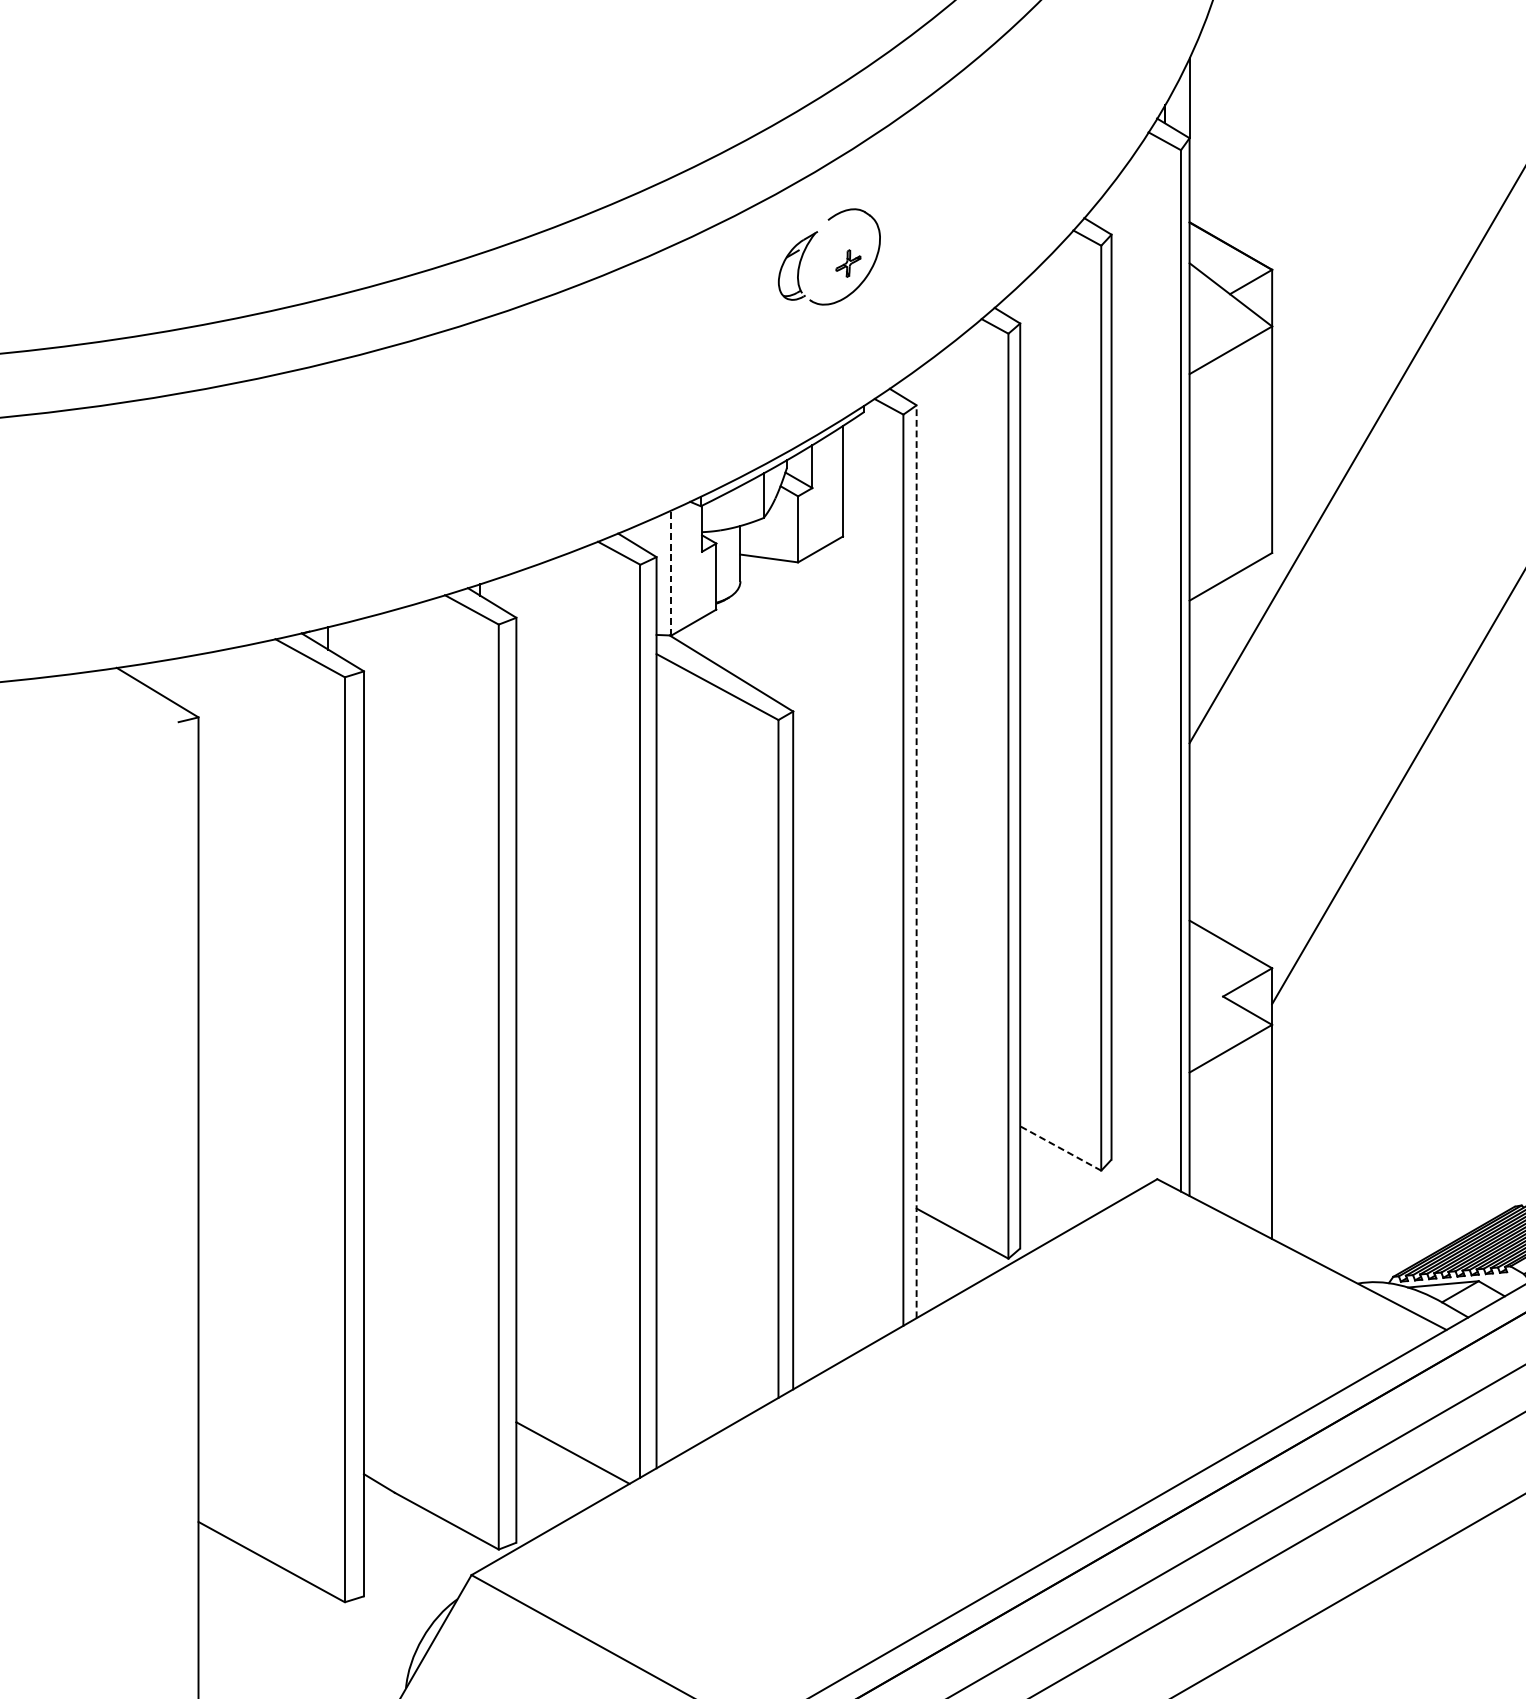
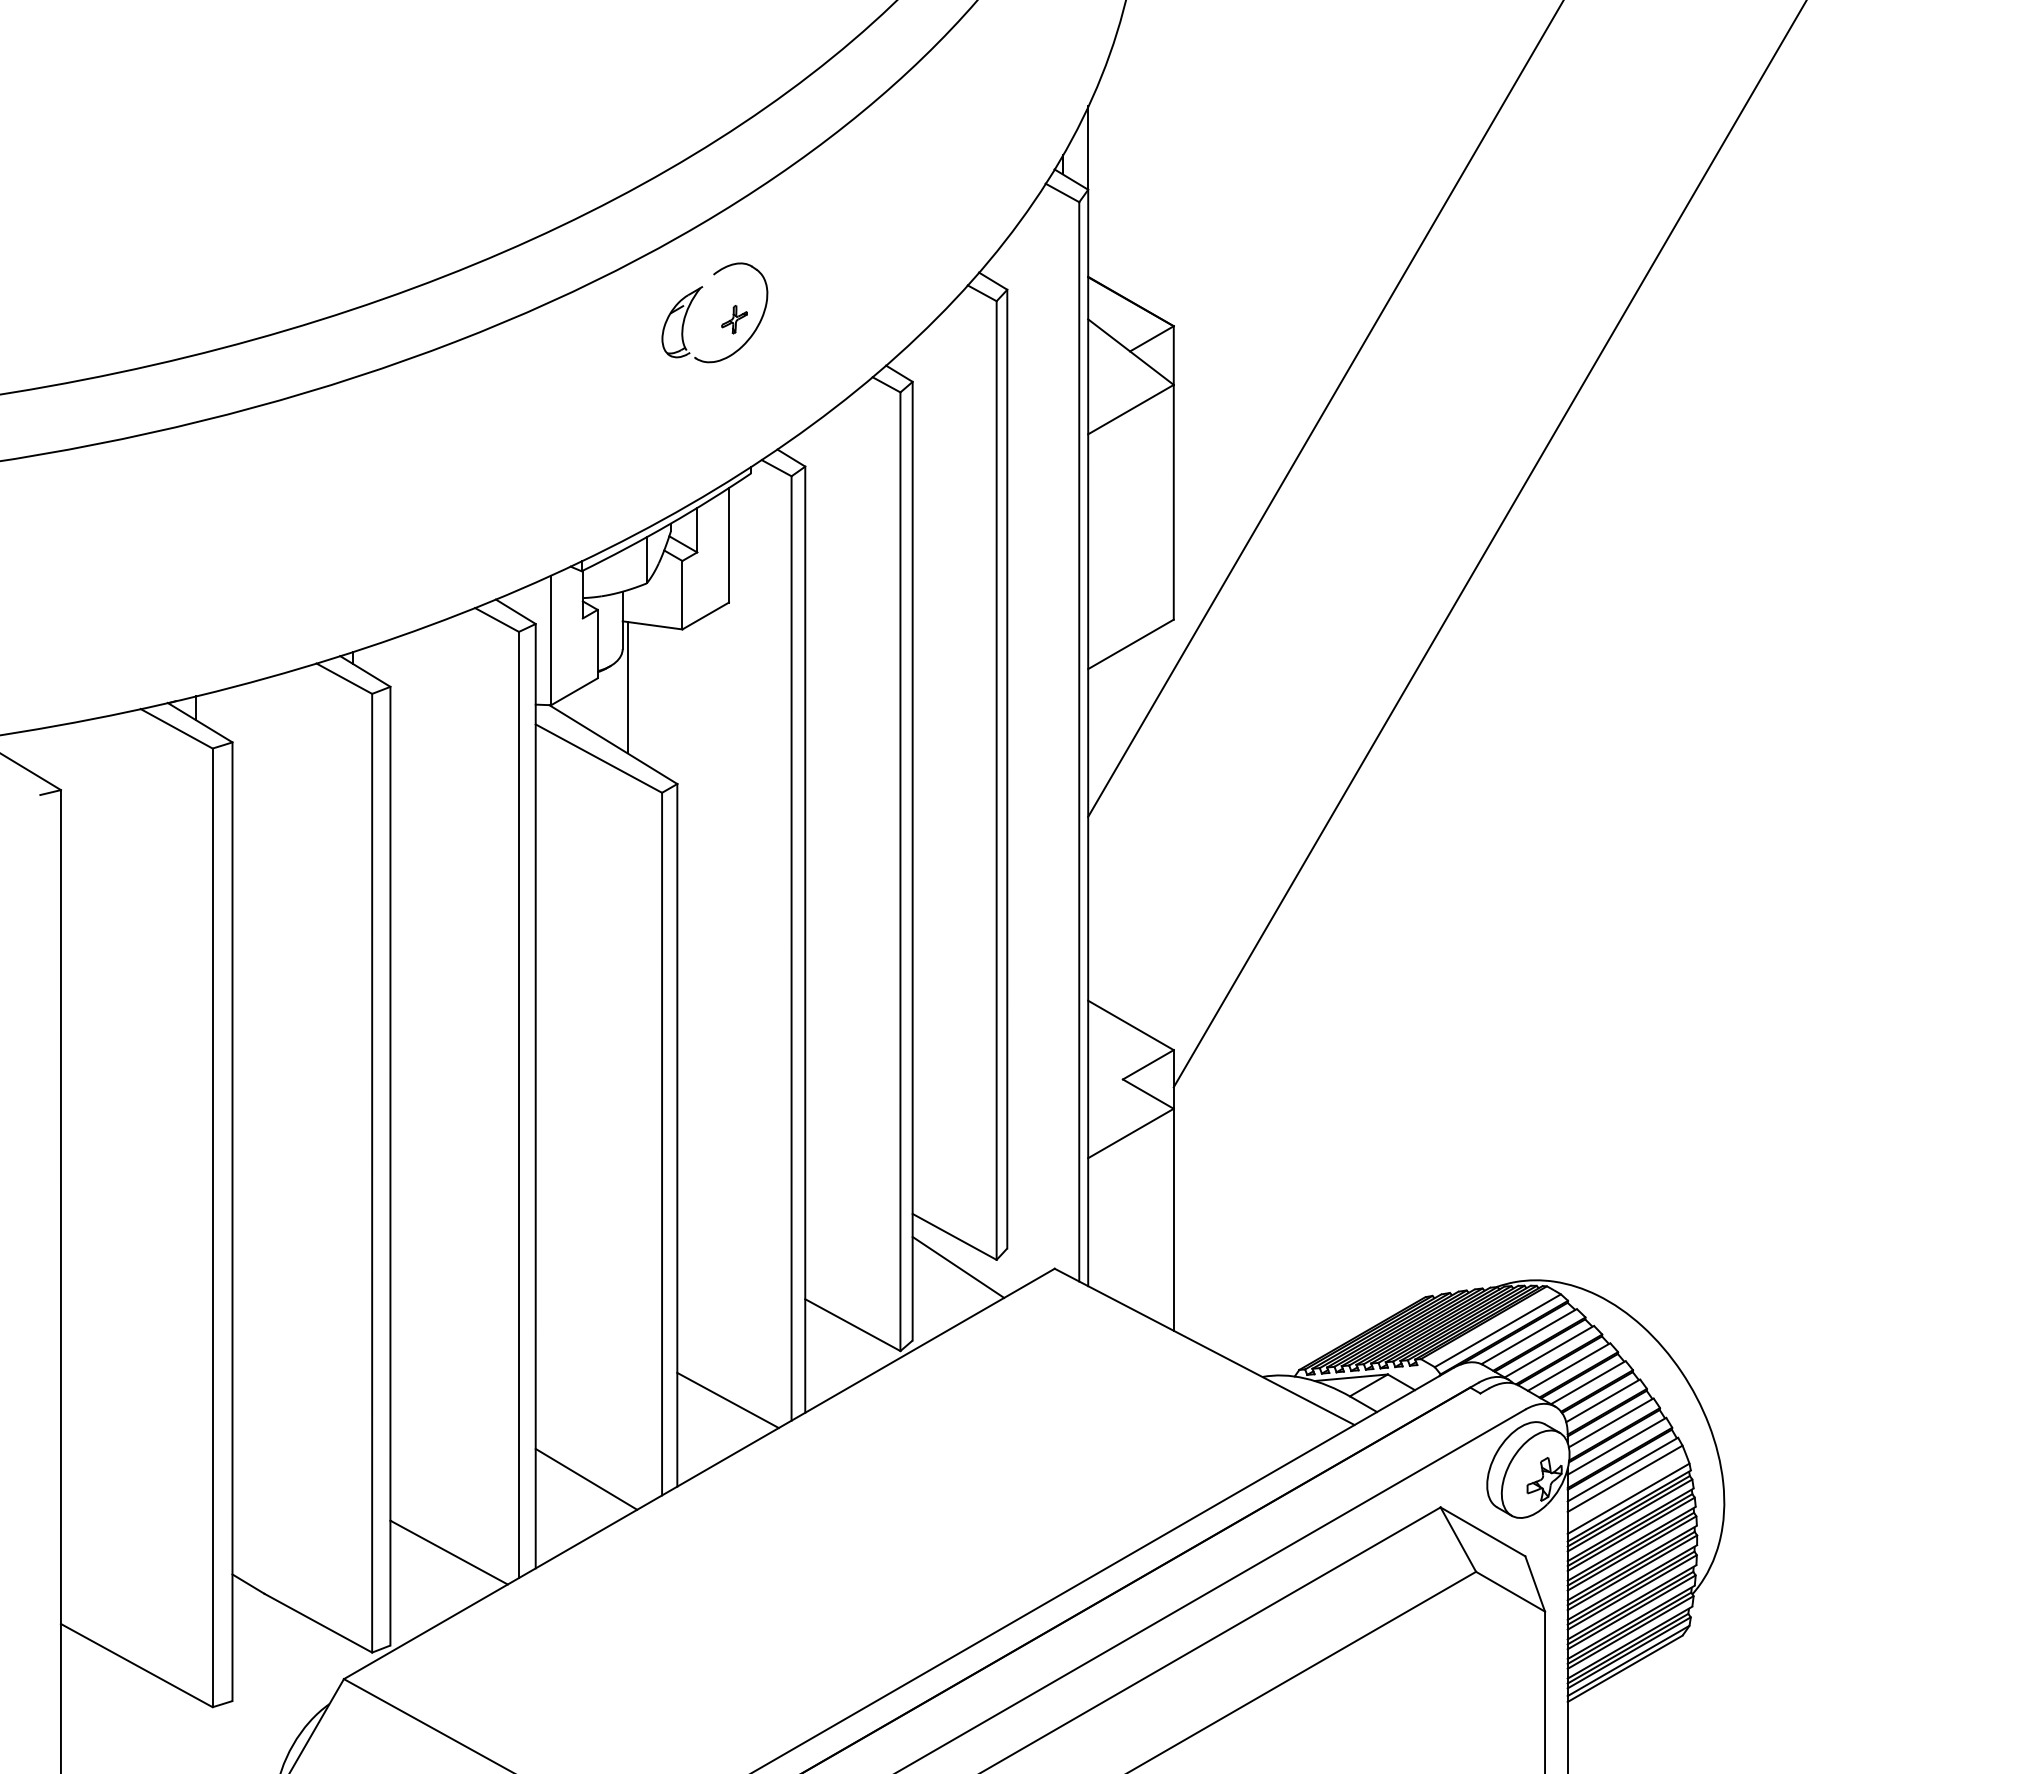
line: (671, 573) -> (551, 640), dashed -> solid
line: (745, 618) -> (627, 687), added
line: (916, 861) -> (805, 939), dashed -> solid
line: (1060, 1148) -> (954, 1236), dashed -> solid
line: (1064, 1177) -> (958, 1266), added
line: (841, 1306) -> (727, 1400), added
line: (705, 1381) -> (586, 1478), added

